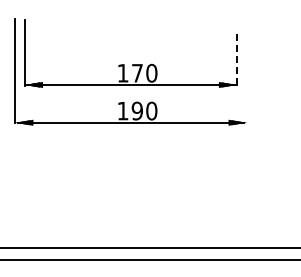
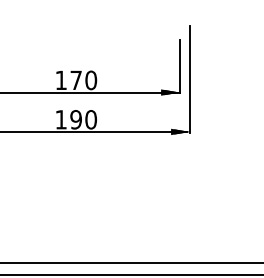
line: (237, 59) -> (180, 66), dashed -> solid
line: (246, 71) -> (189, 78), added

